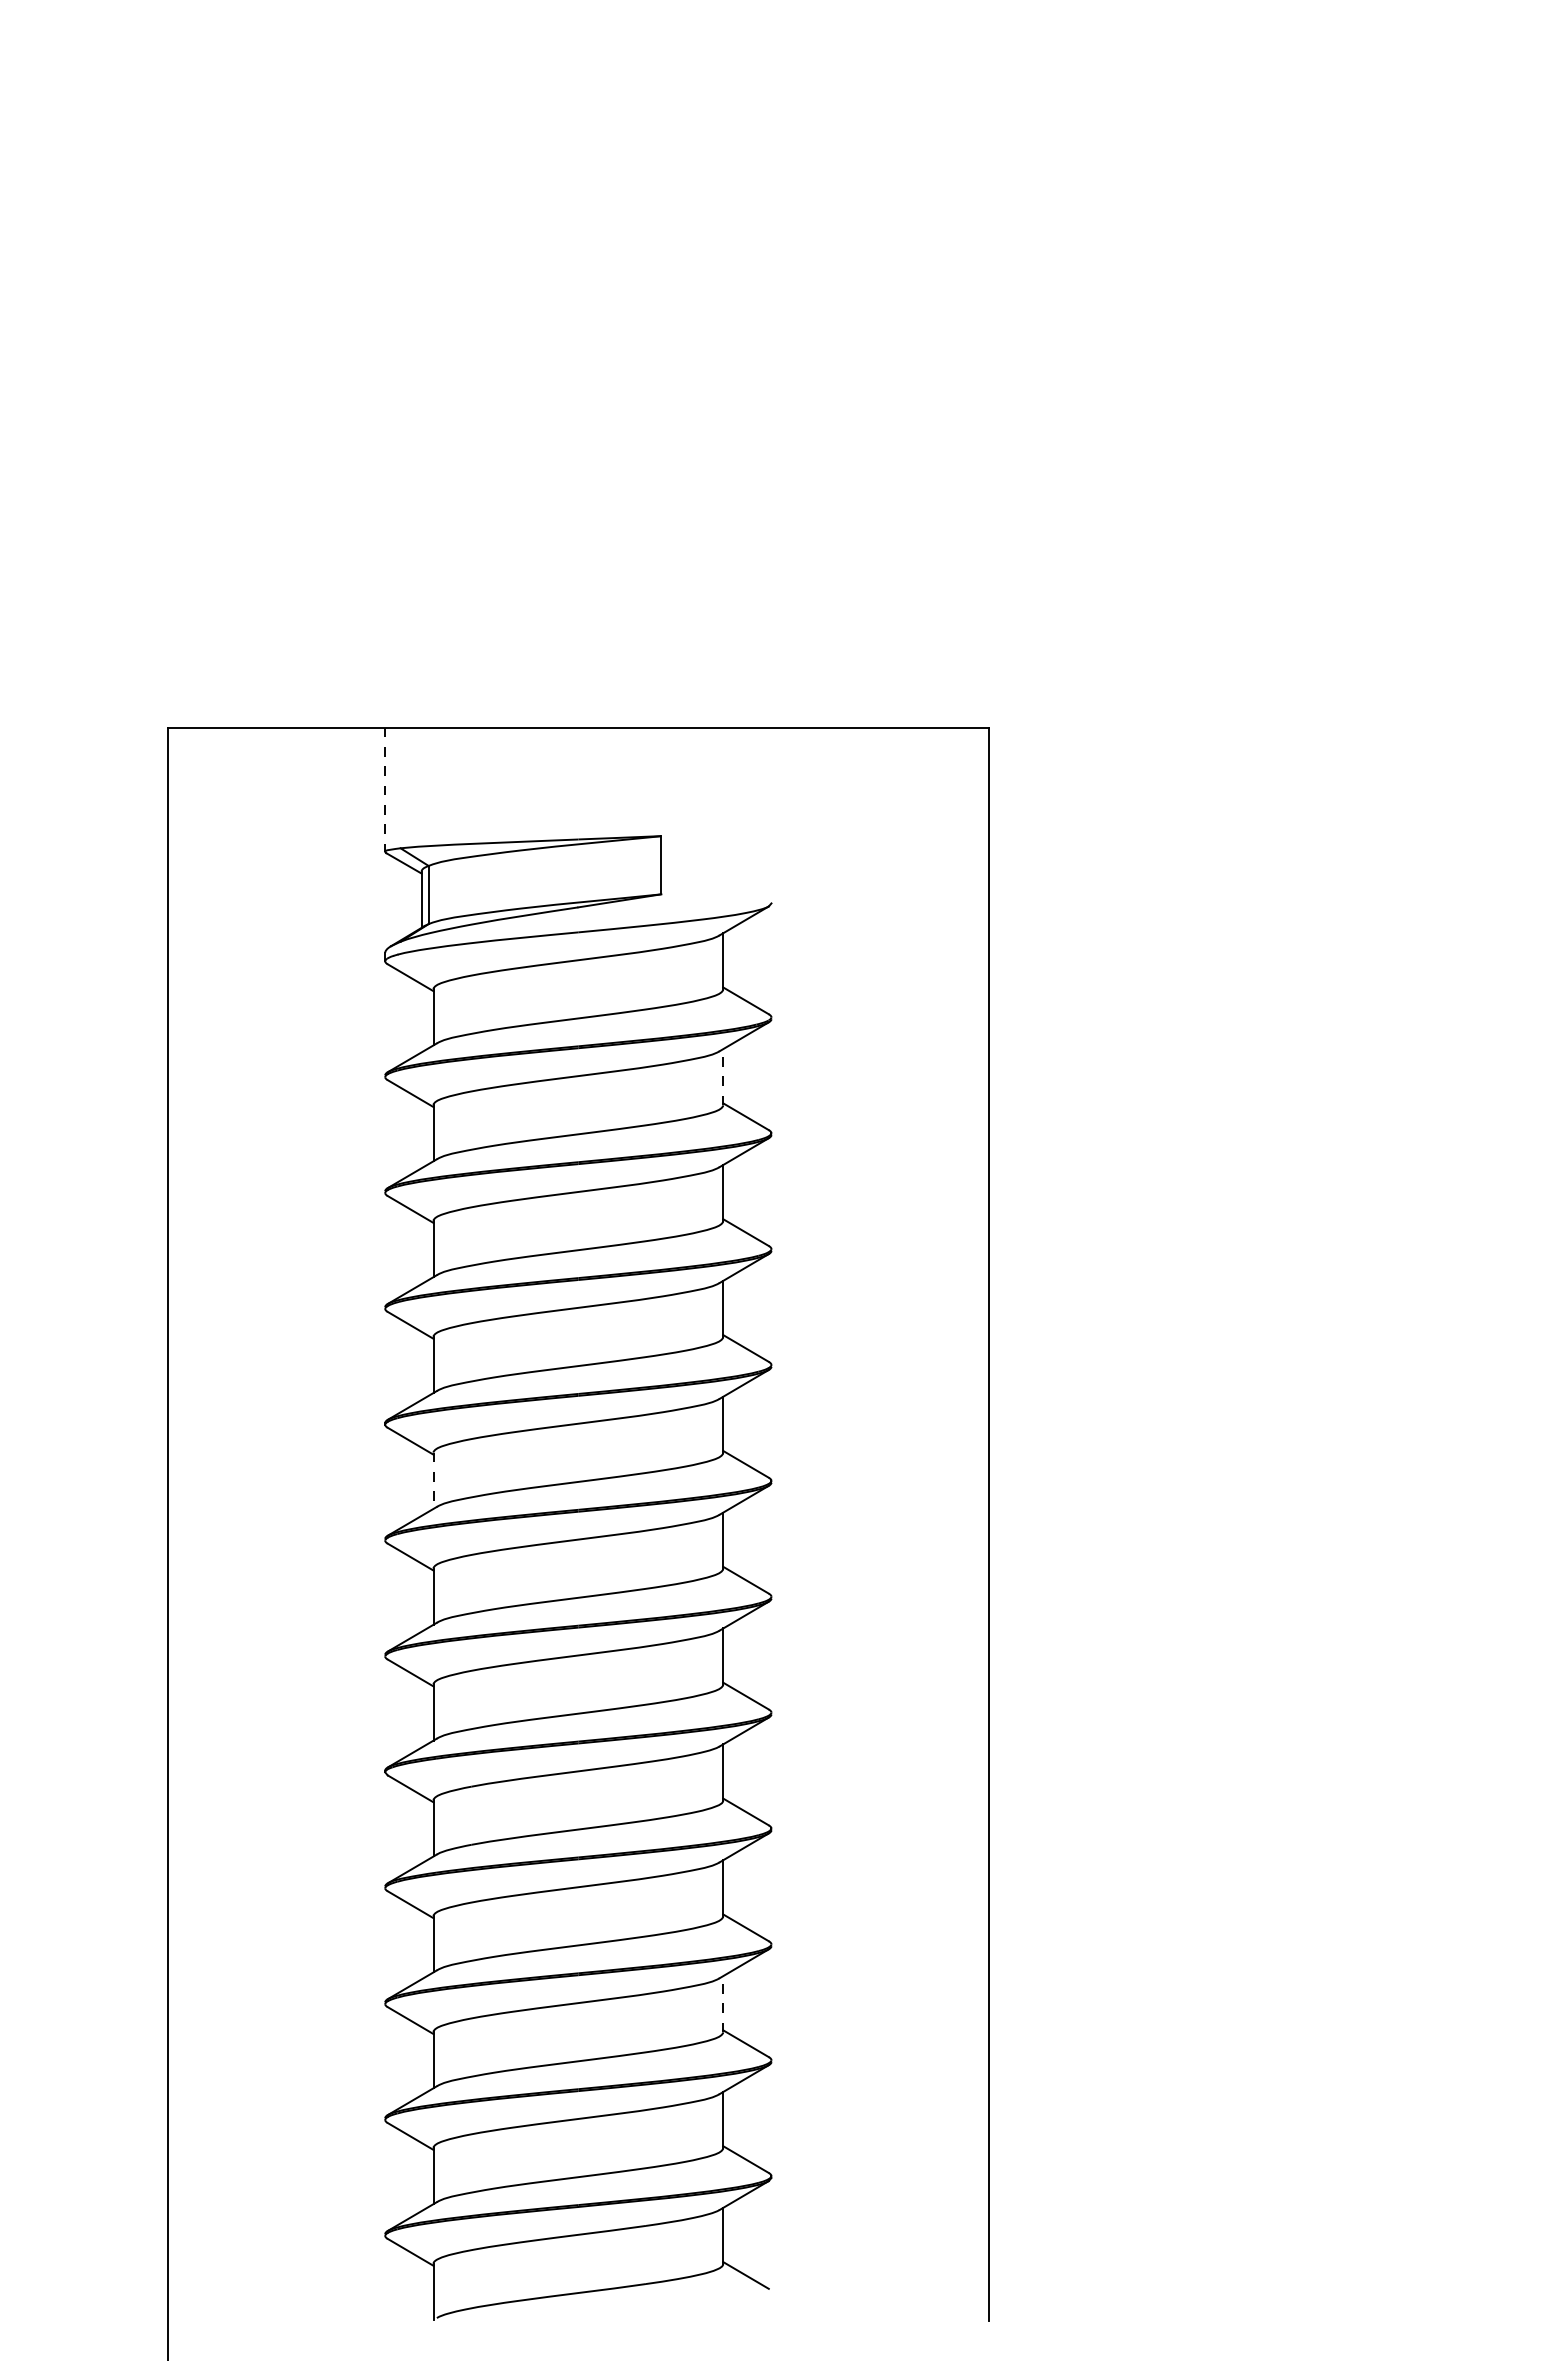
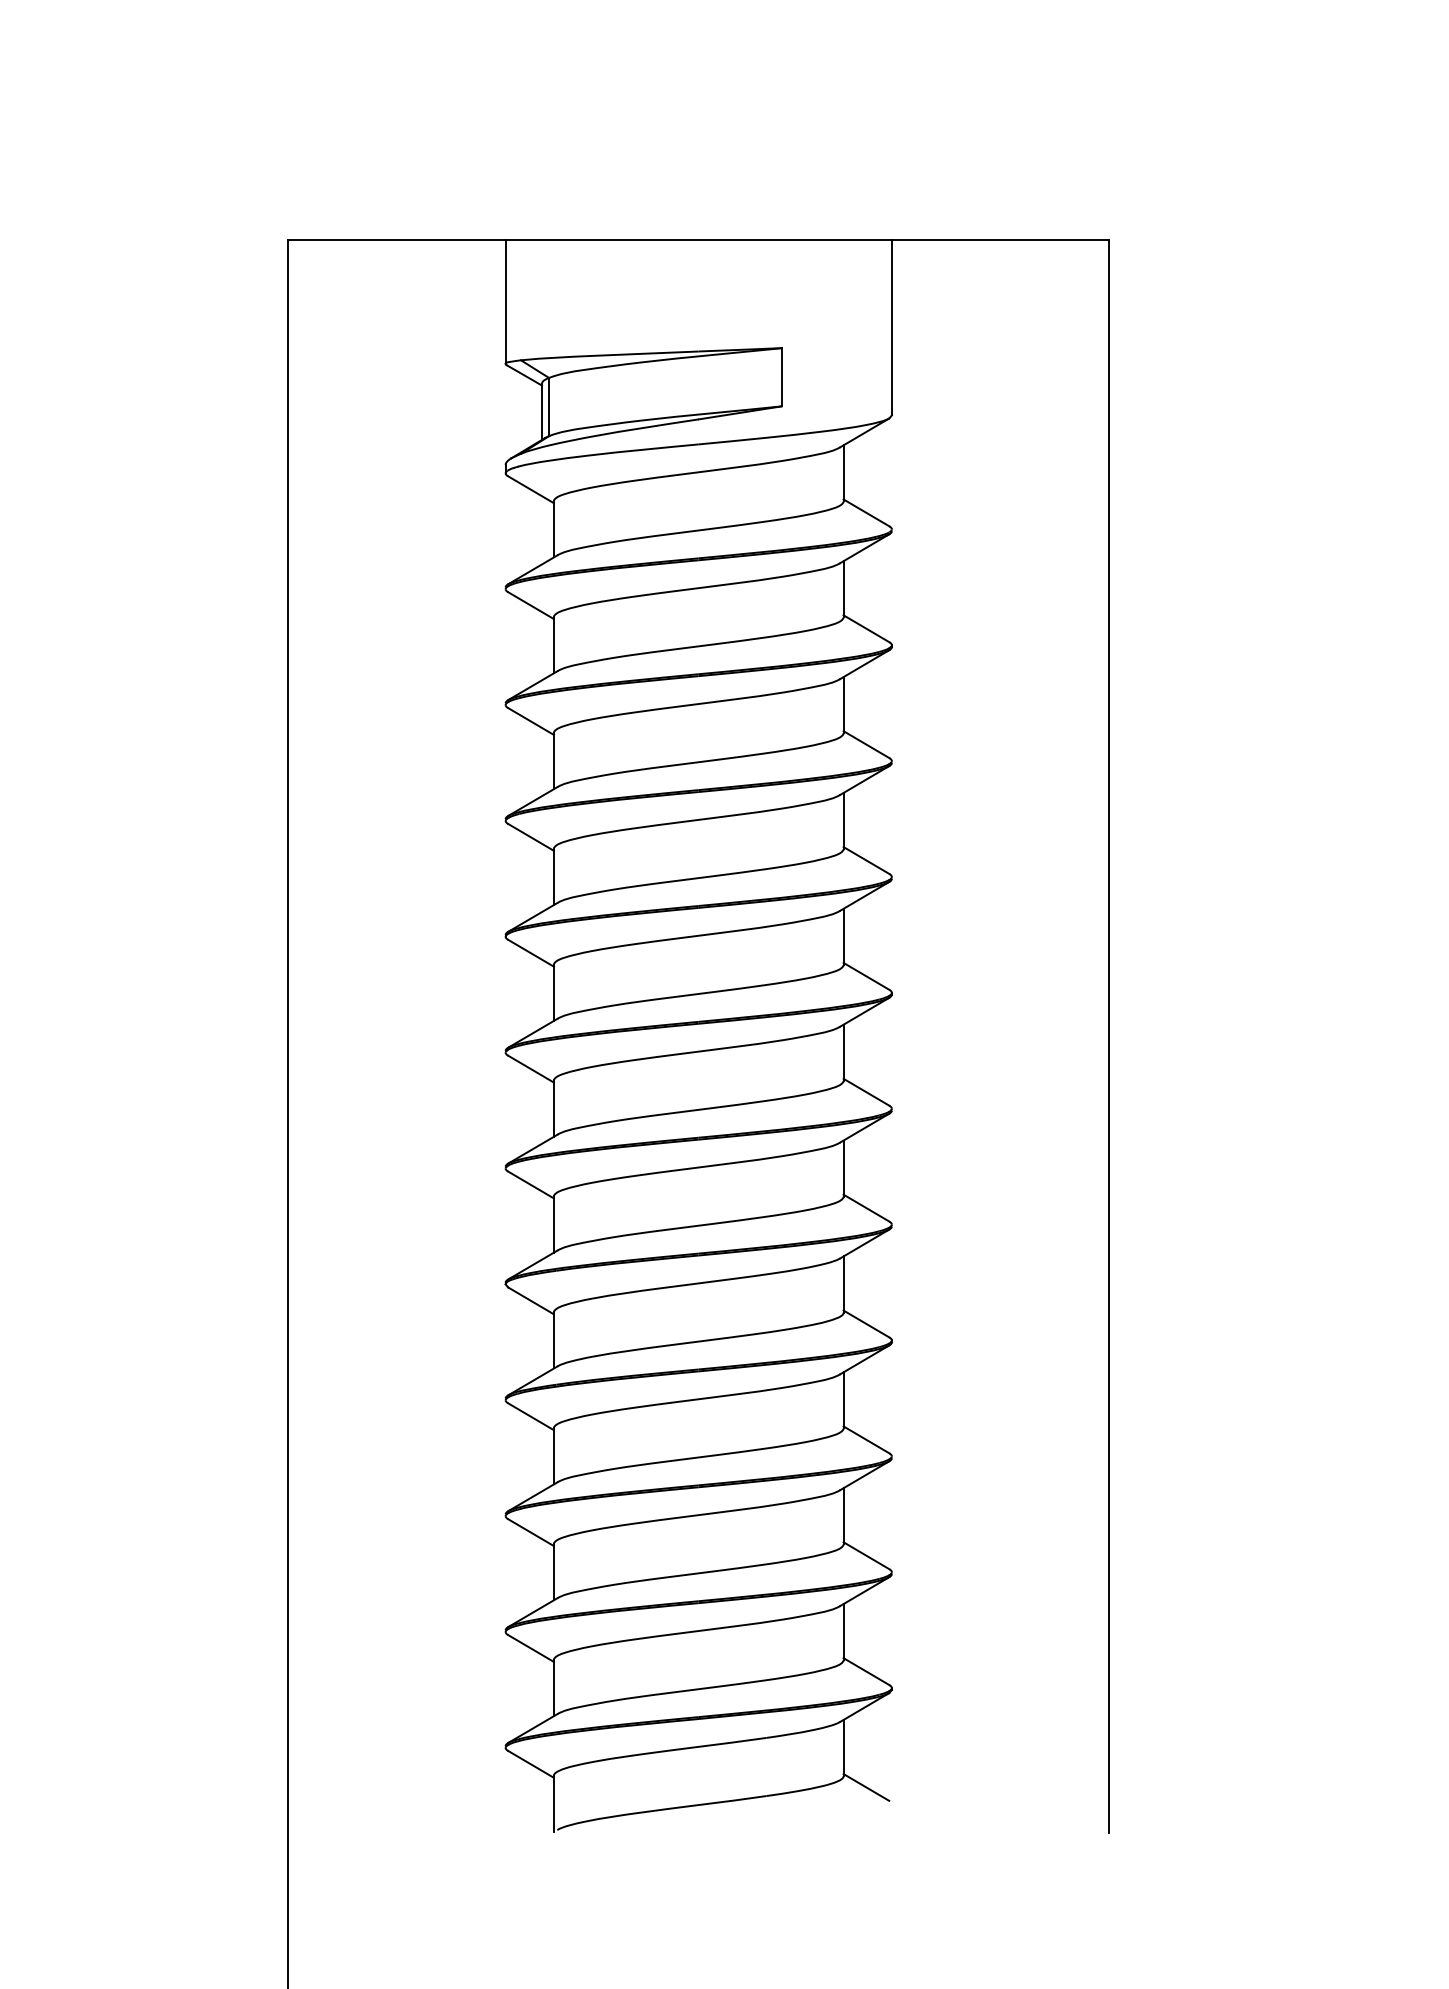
line: (385, 790) -> (505, 302), dashed -> solid
line: (771, 815) -> (891, 327), added
line: (723, 1076) -> (843, 588), dashed -> solid
line: (433, 1481) -> (553, 993), dashed -> solid
line: (723, 2003) -> (843, 1515), dashed -> solid

